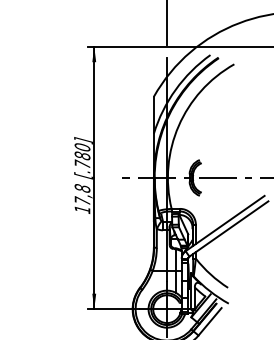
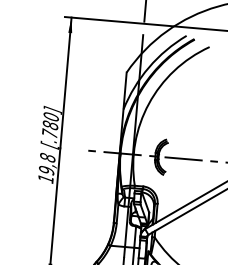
text: (82, 200) -> (46, 169), 17,8 -> 19,8

